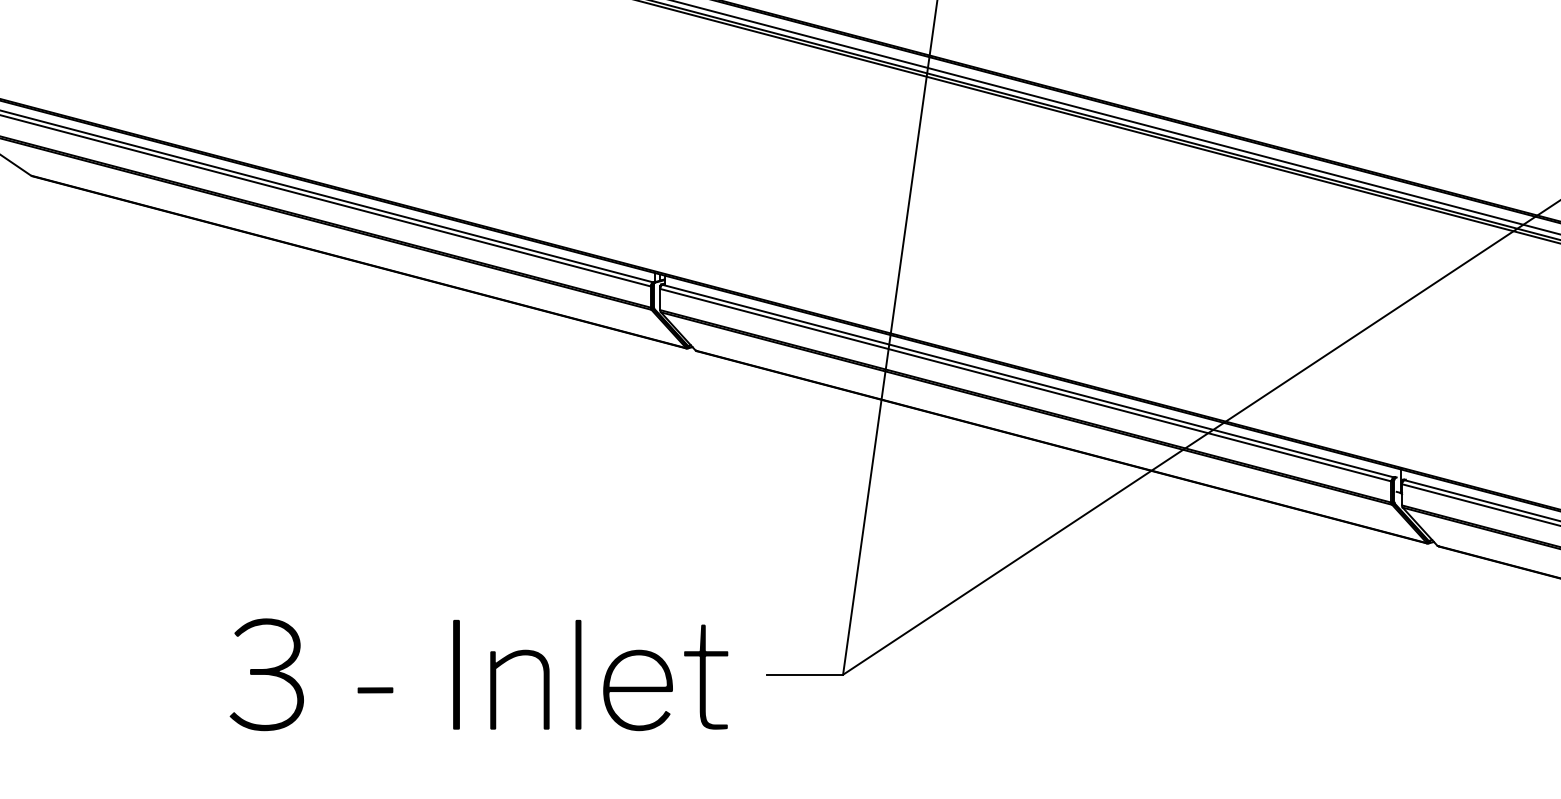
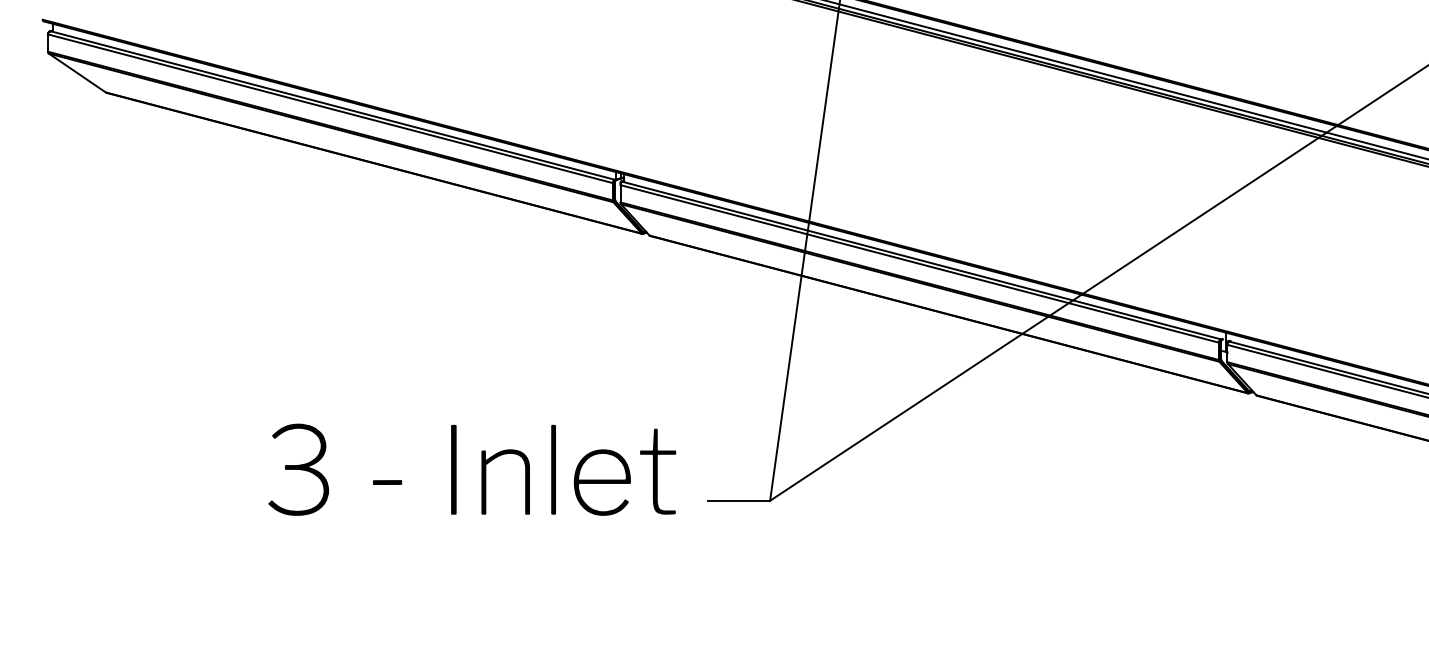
text: (479, 674) -> (472, 469), moved

